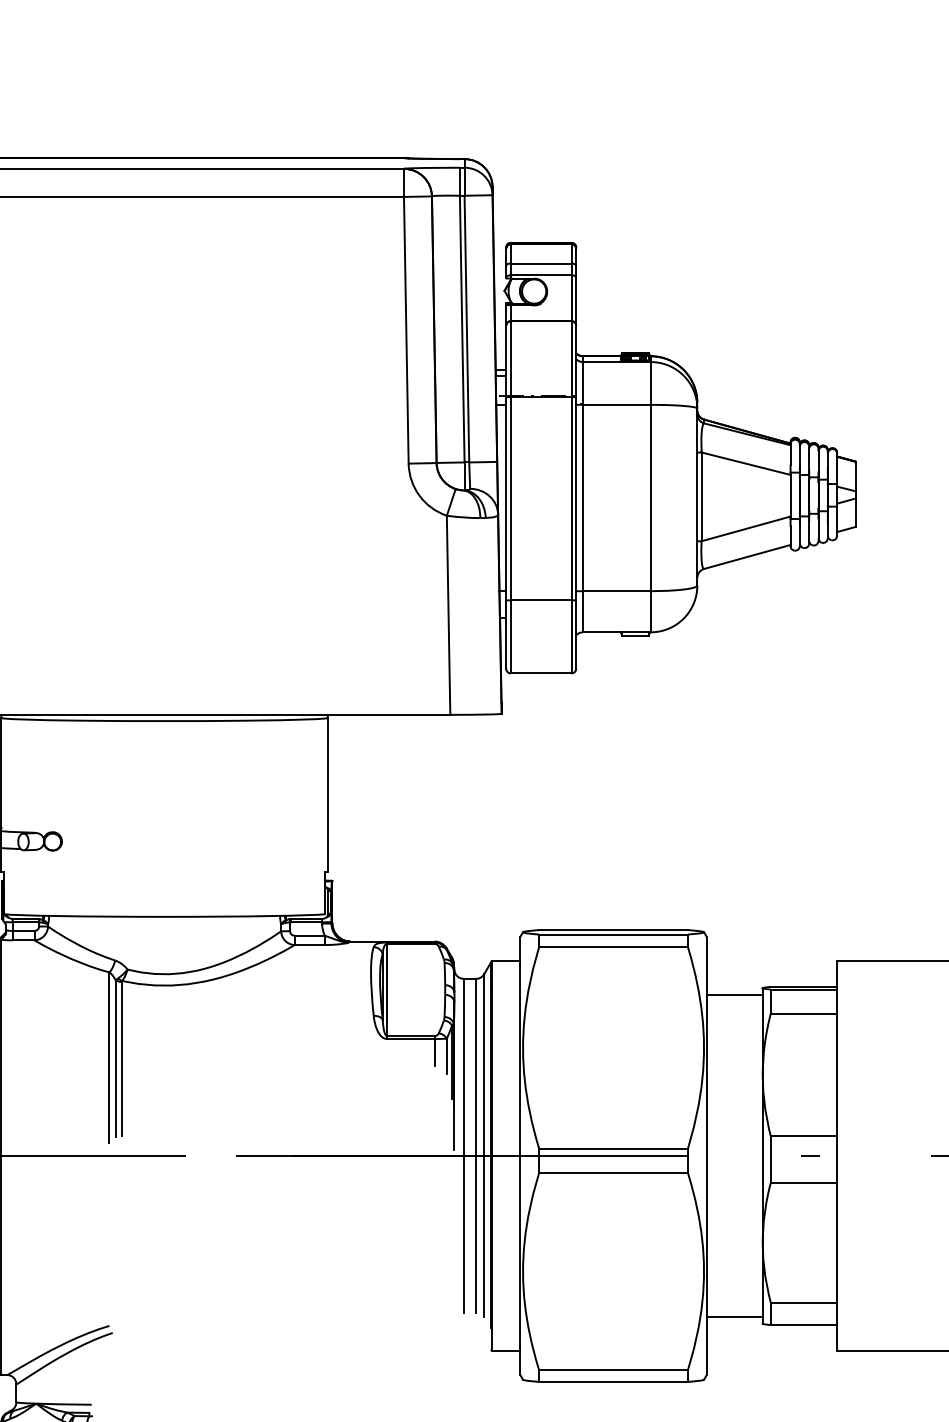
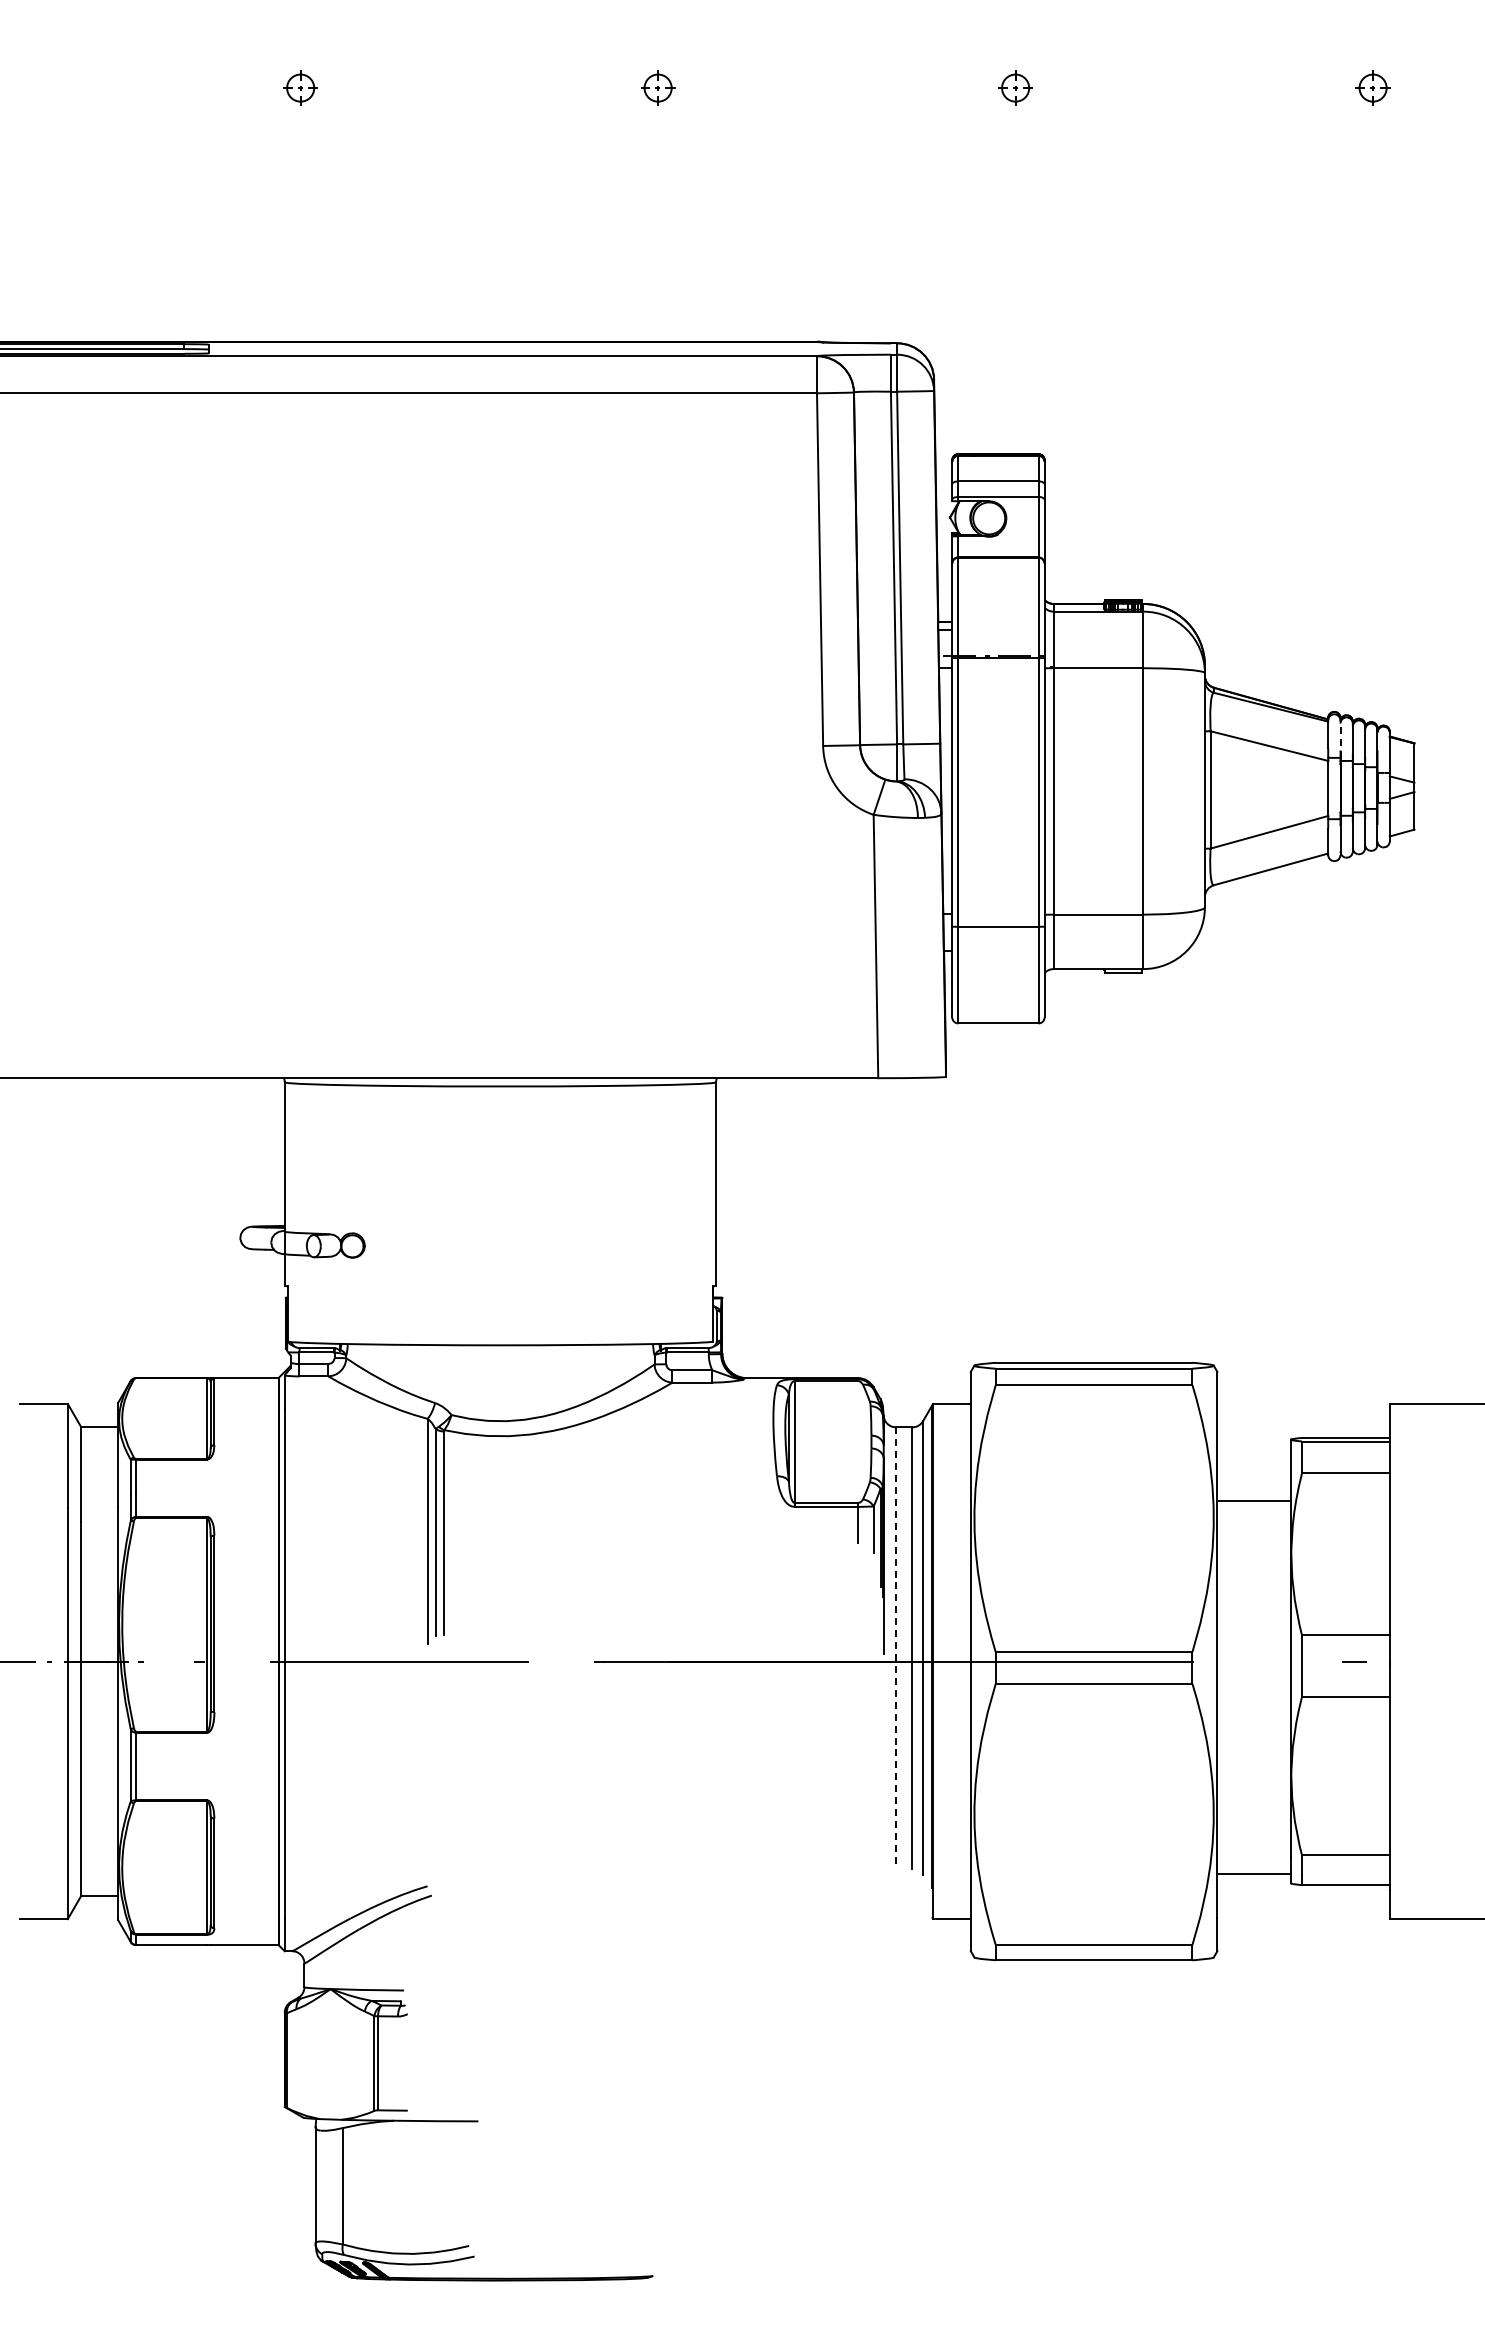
line: (799, 458) -> (1340, 739), solid -> dashed
line: (734, 994) -> (1254, 1500), moved
line: (464, 1146) -> (896, 1648), solid -> dashed

